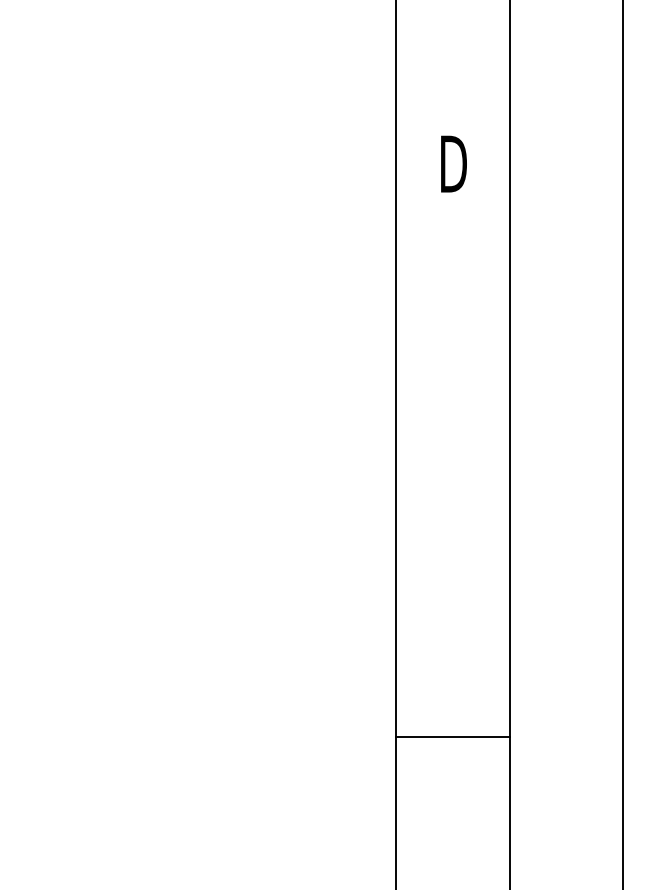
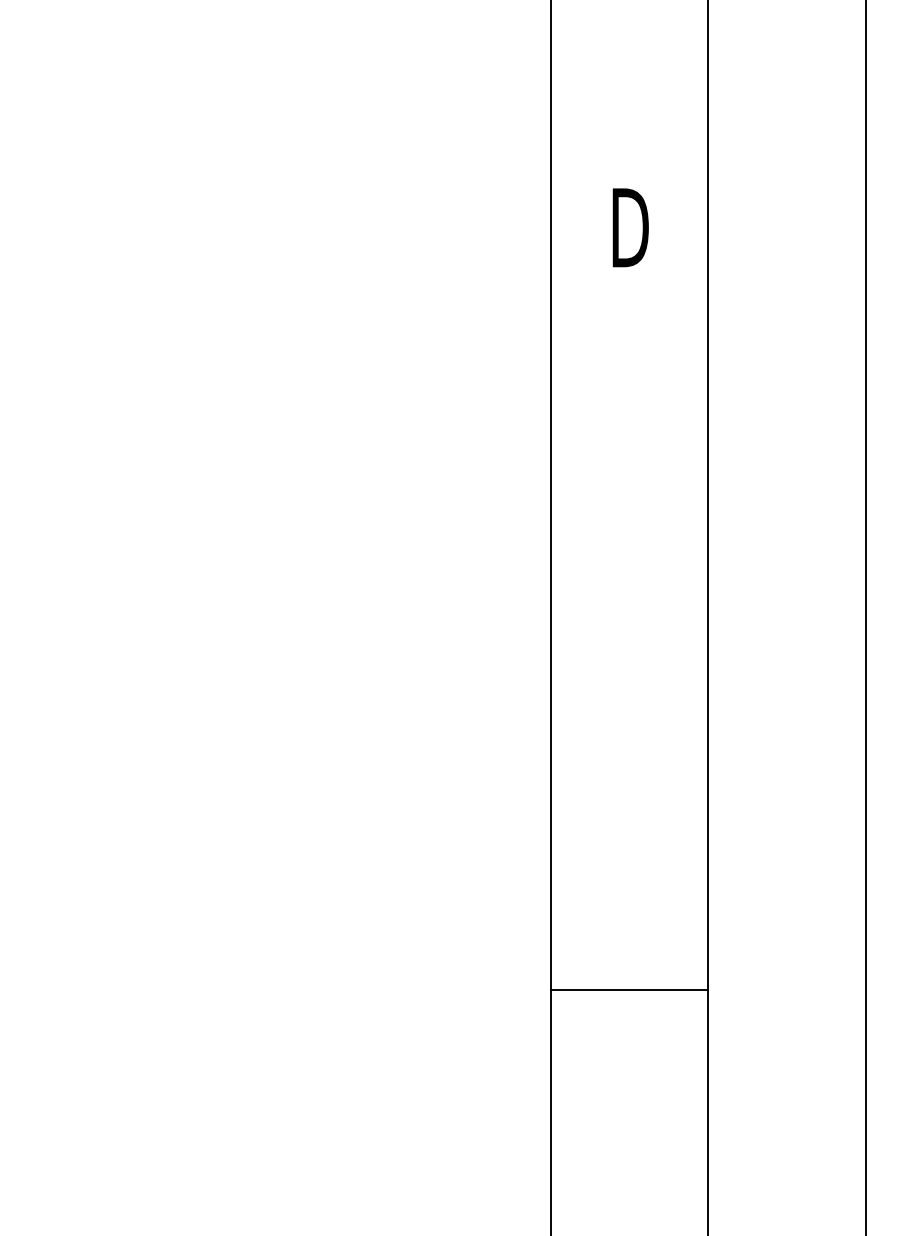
line: (452, 736) -> (628, 989), moved

